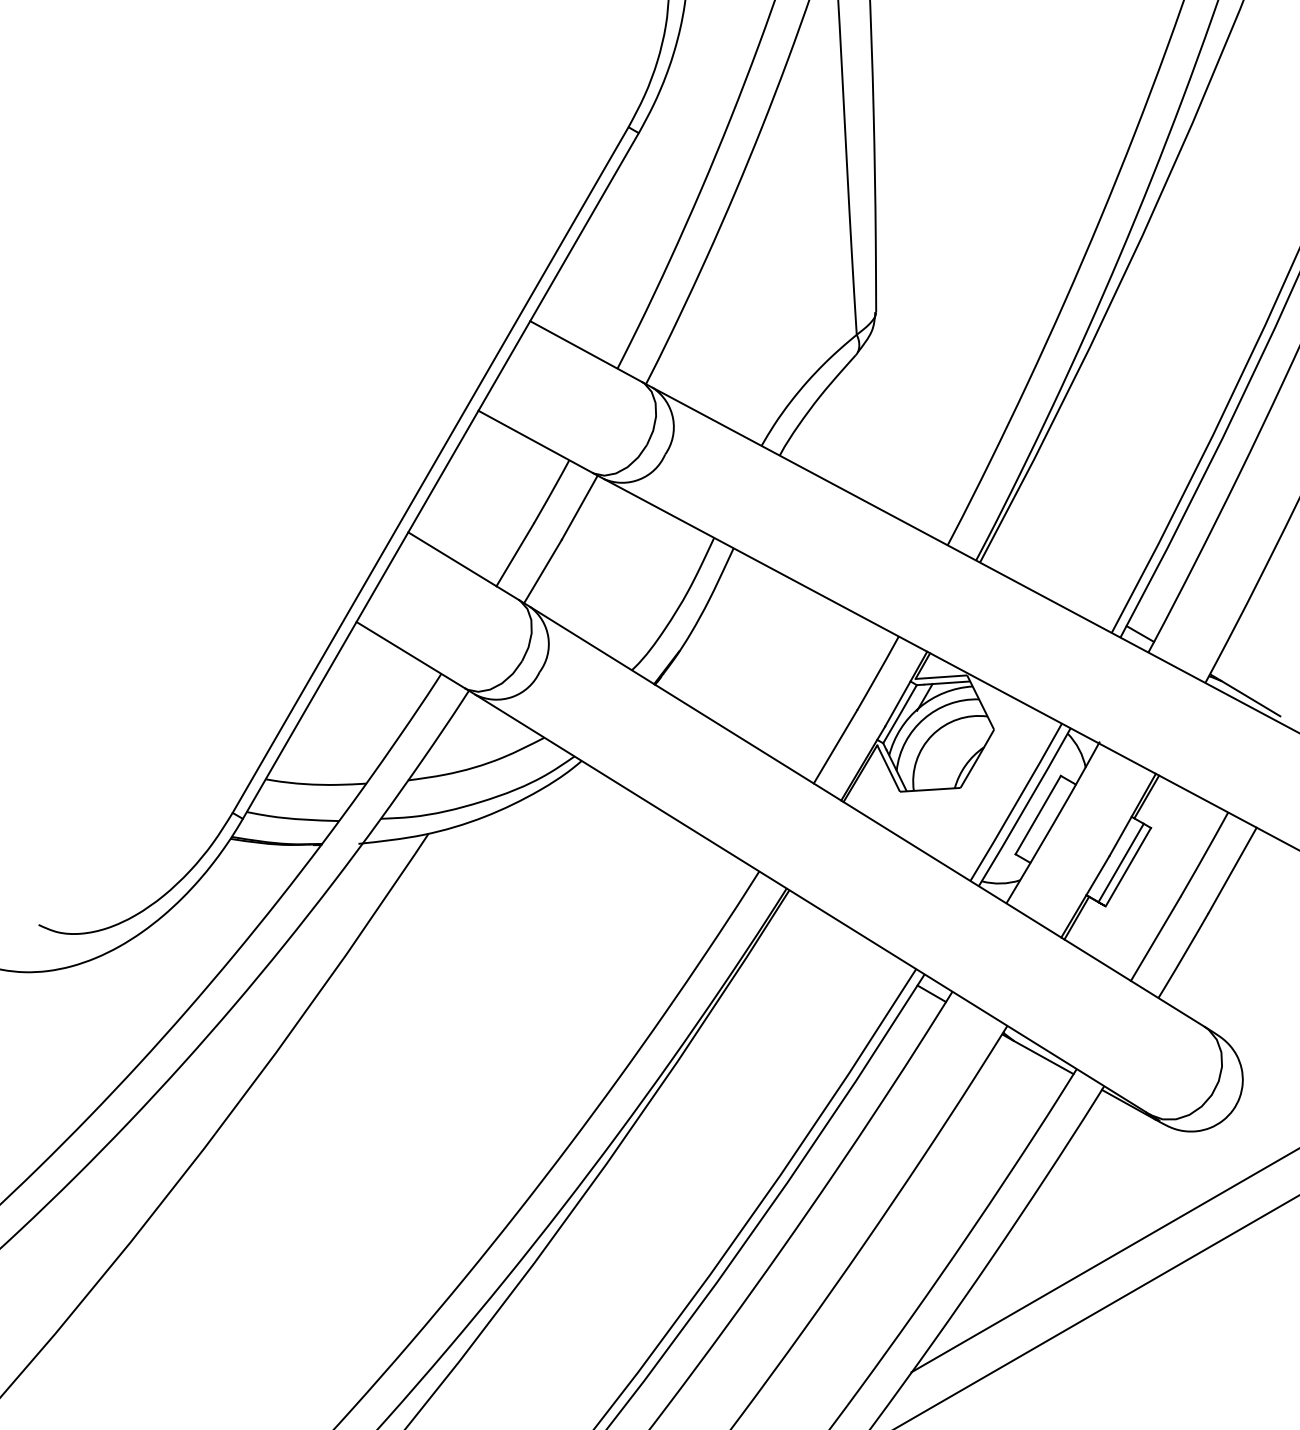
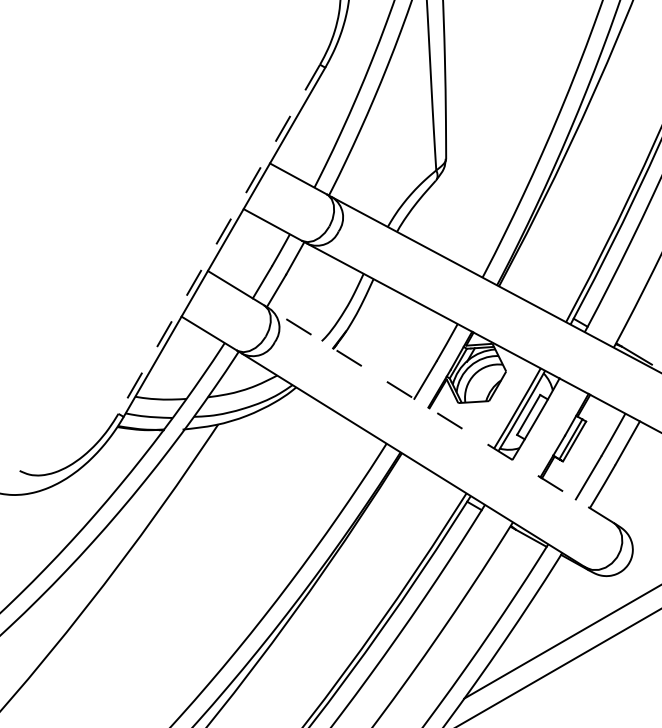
line: (431, 470) -> (219, 239), solid -> dashed
line: (867, 816) -> (441, 415), solid -> dashed

